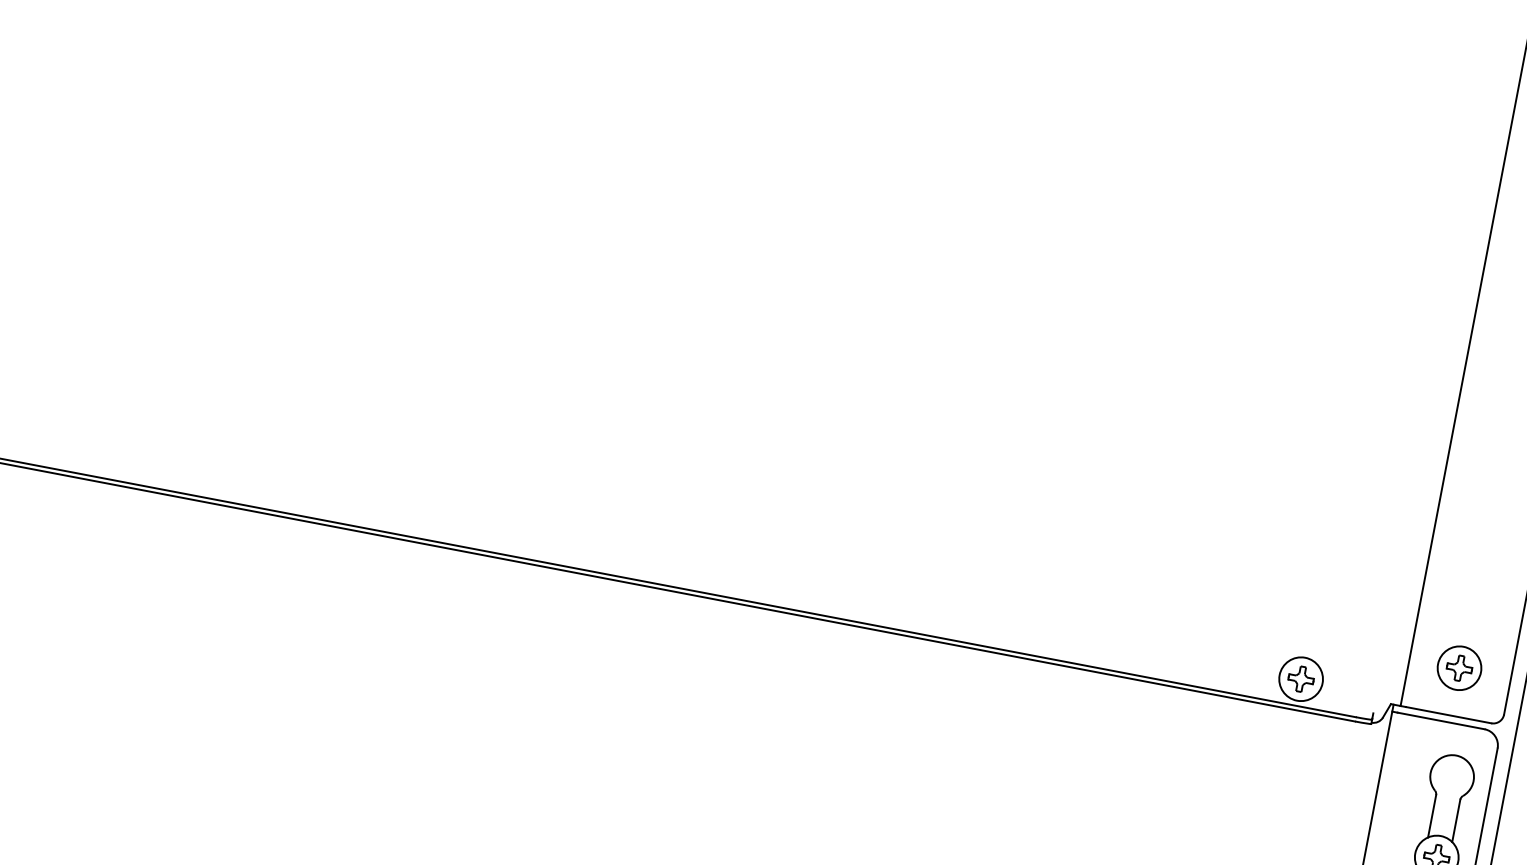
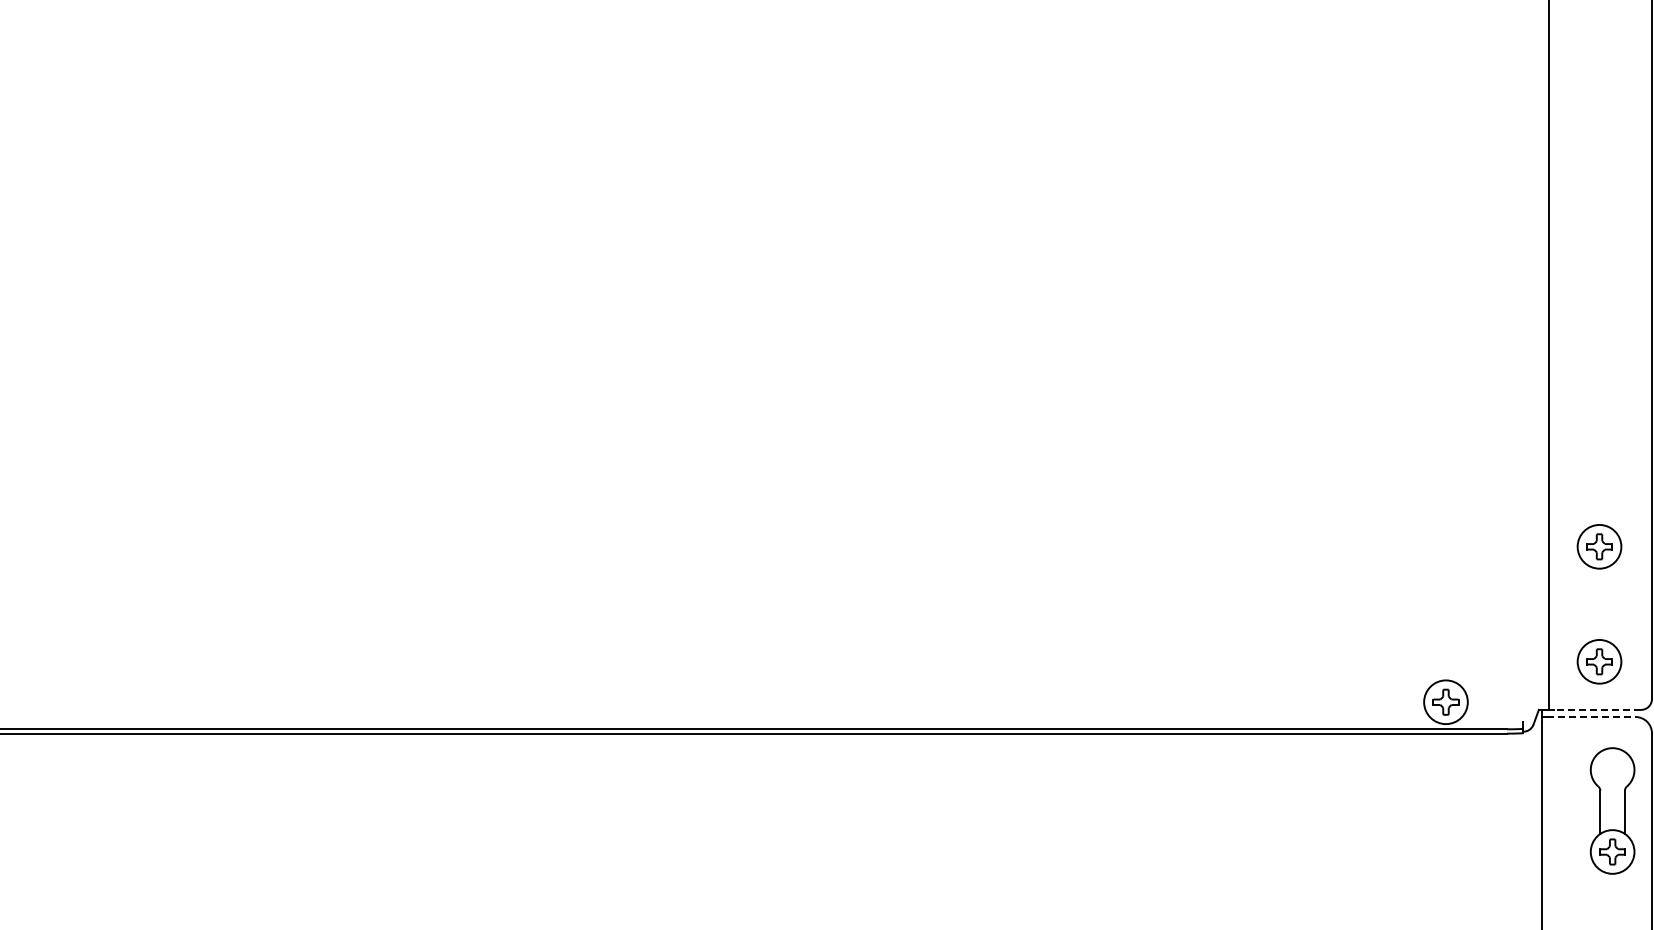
part: (1481, 554) -> (1599, 546), added
line: (1448, 714) -> (1597, 709), solid -> dashed
line: (1441, 721) -> (1591, 717), solid -> dashed

